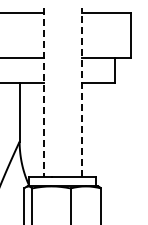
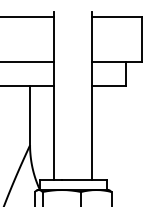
line: (81, 92) -> (91, 96), dashed -> solid
line: (43, 93) -> (53, 97), dashed -> solid

